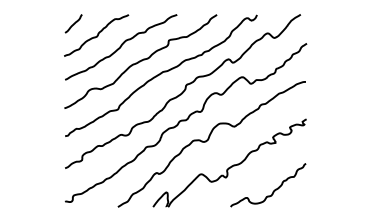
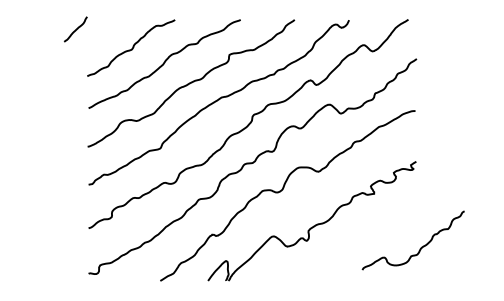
line: (73, 23) -> (75, 29), moved
curve: (273, 190) -> (420, 247), moved

